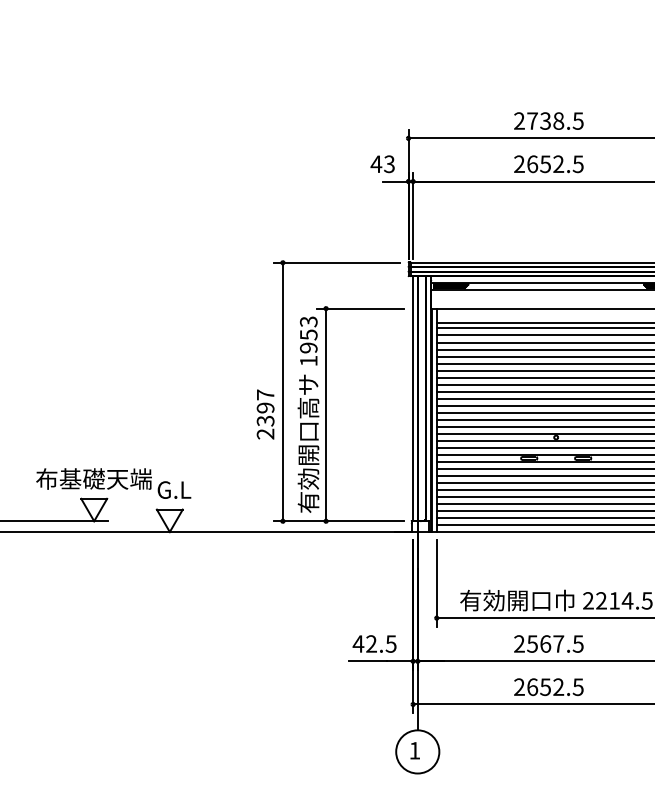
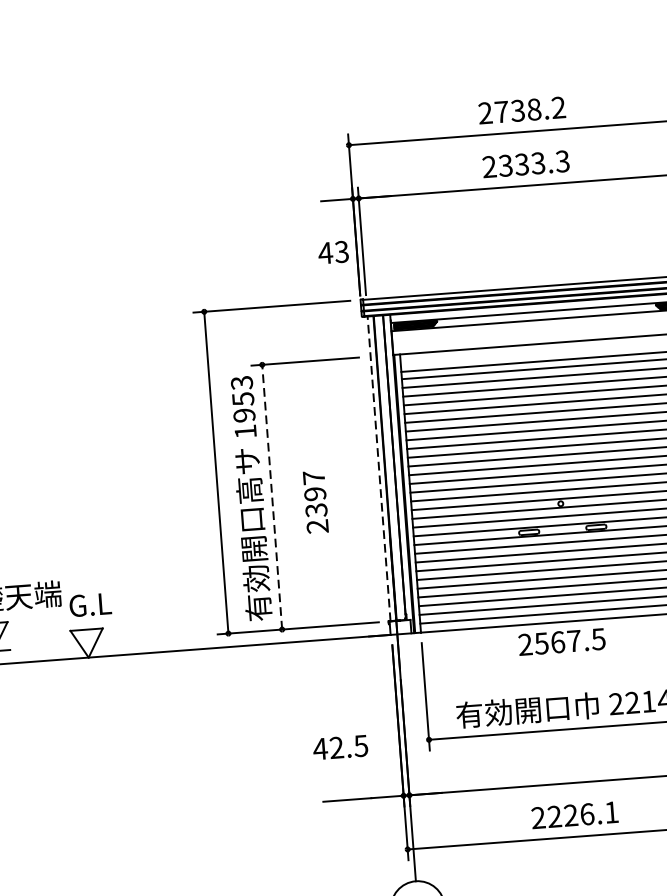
text: (577, 120) -> (557, 107), 2738.5 -> 2738.2
text: (382, 164) -> (333, 252), moved
text: (555, 164) -> (534, 163), 2652.5 -> 2333.3
line: (413, 398) -> (379, 468), solid -> dashed
text: (265, 414) -> (315, 502), moved
line: (326, 414) -> (272, 496), solid -> dashed
text: (374, 643) -> (340, 746), moved
text: (548, 643) -> (561, 641), moved
text: (555, 687) -> (583, 815), 2652.5 -> 2226.1

